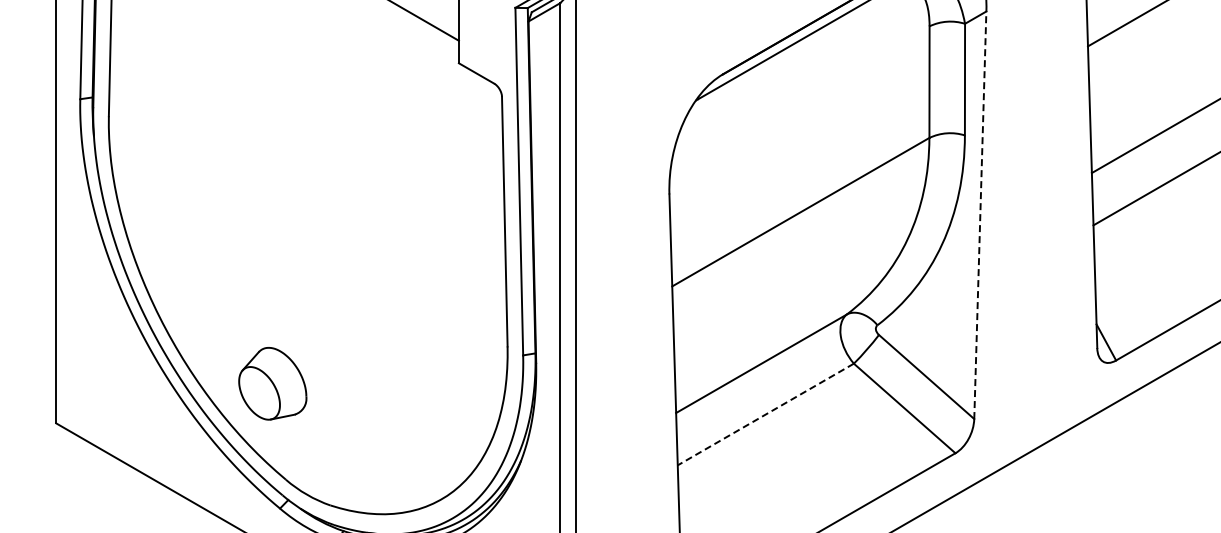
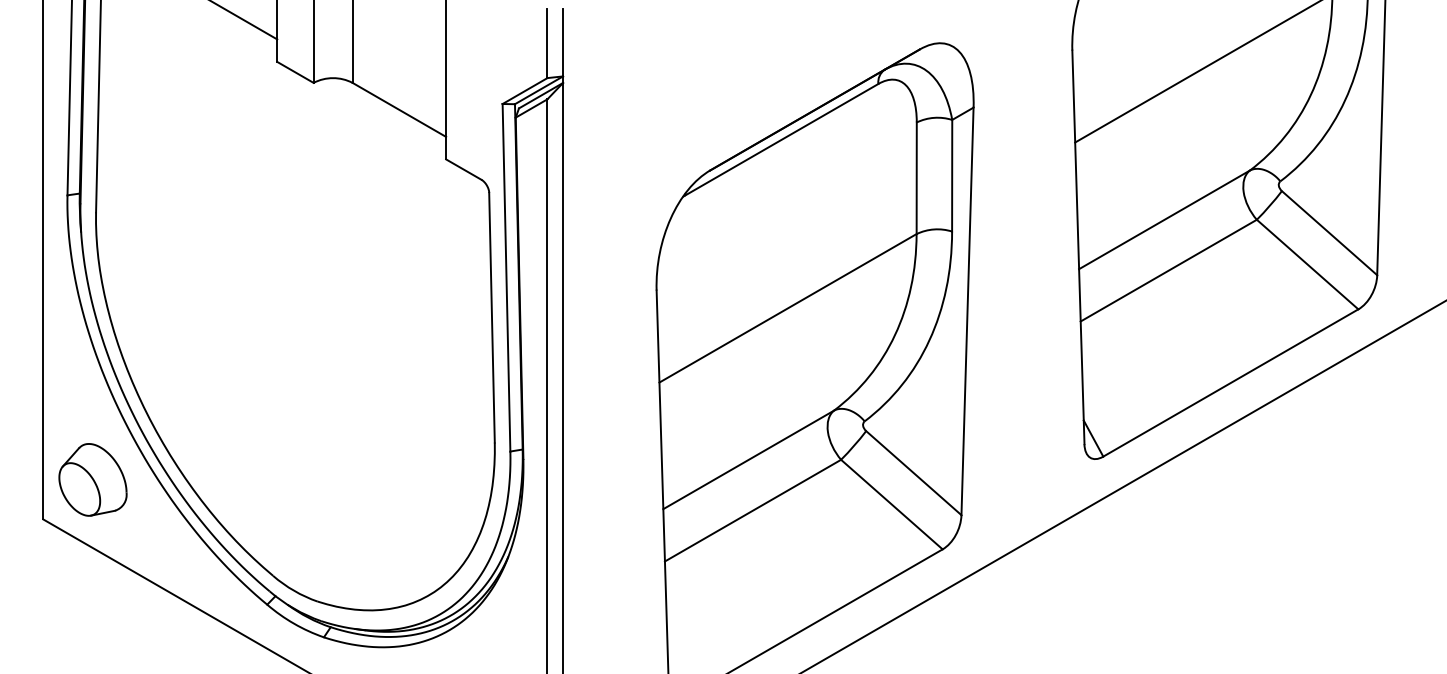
line: (980, 215) -> (967, 311), dashed -> solid
part: (272, 383) -> (92, 479), moved
line: (766, 414) -> (753, 510), dashed -> solid

